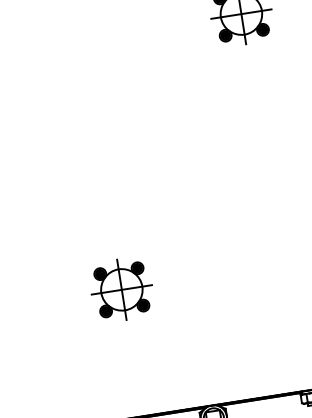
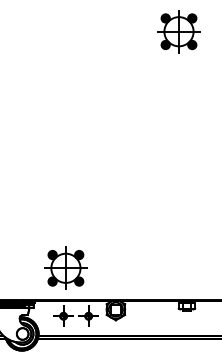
part: (121, 288) -> (65, 267), moved

